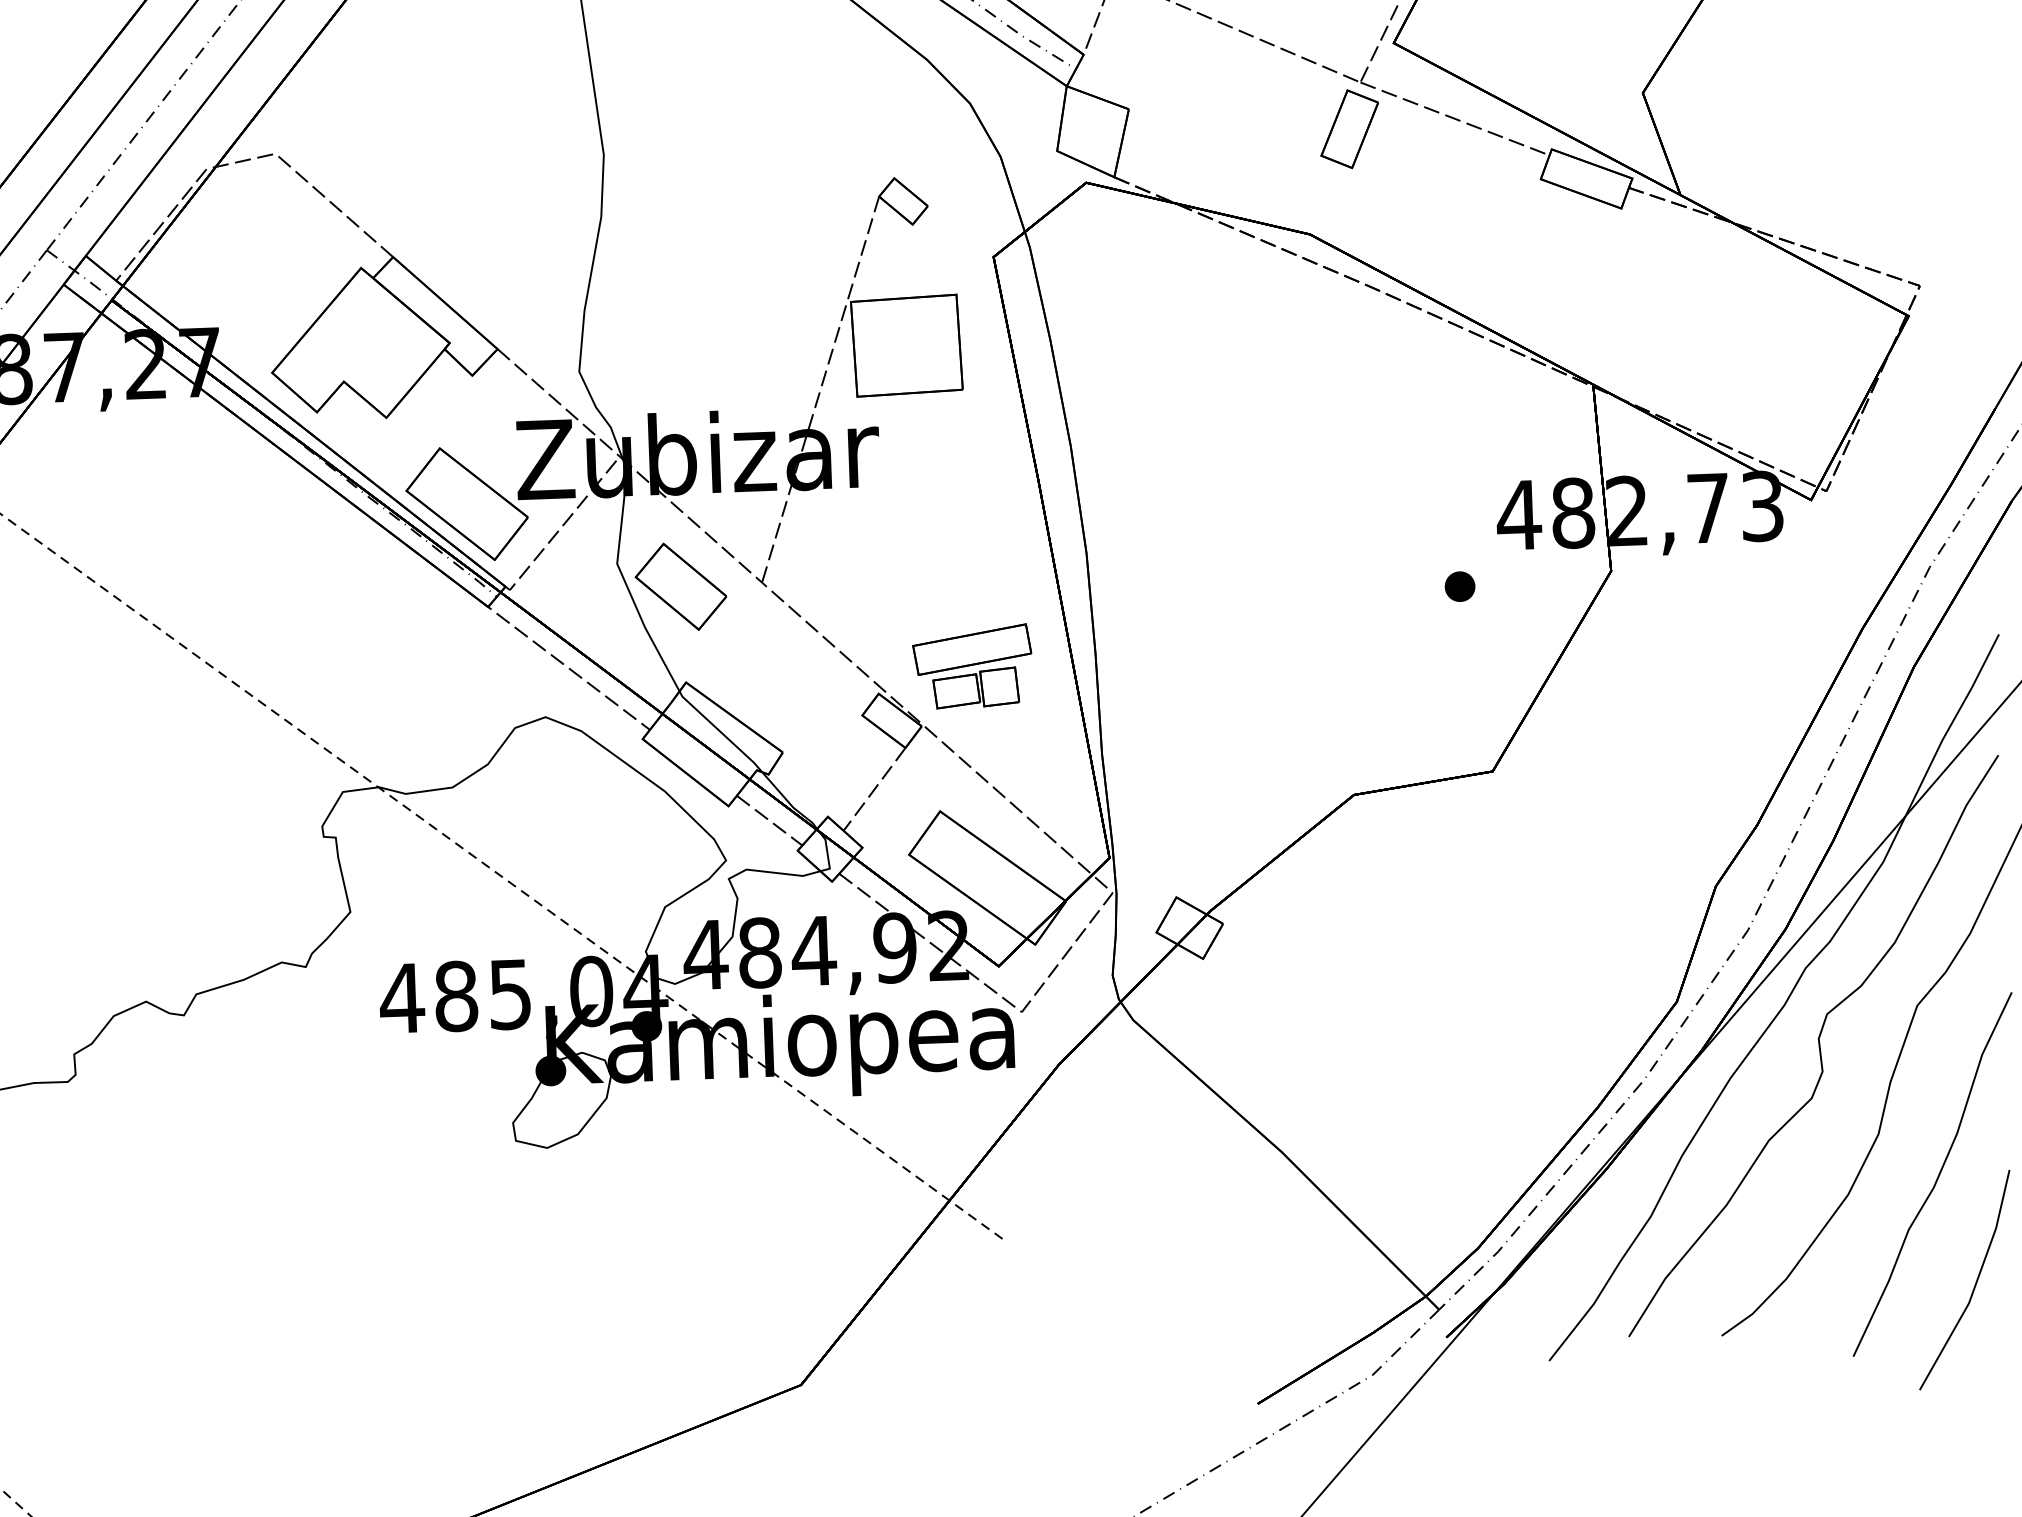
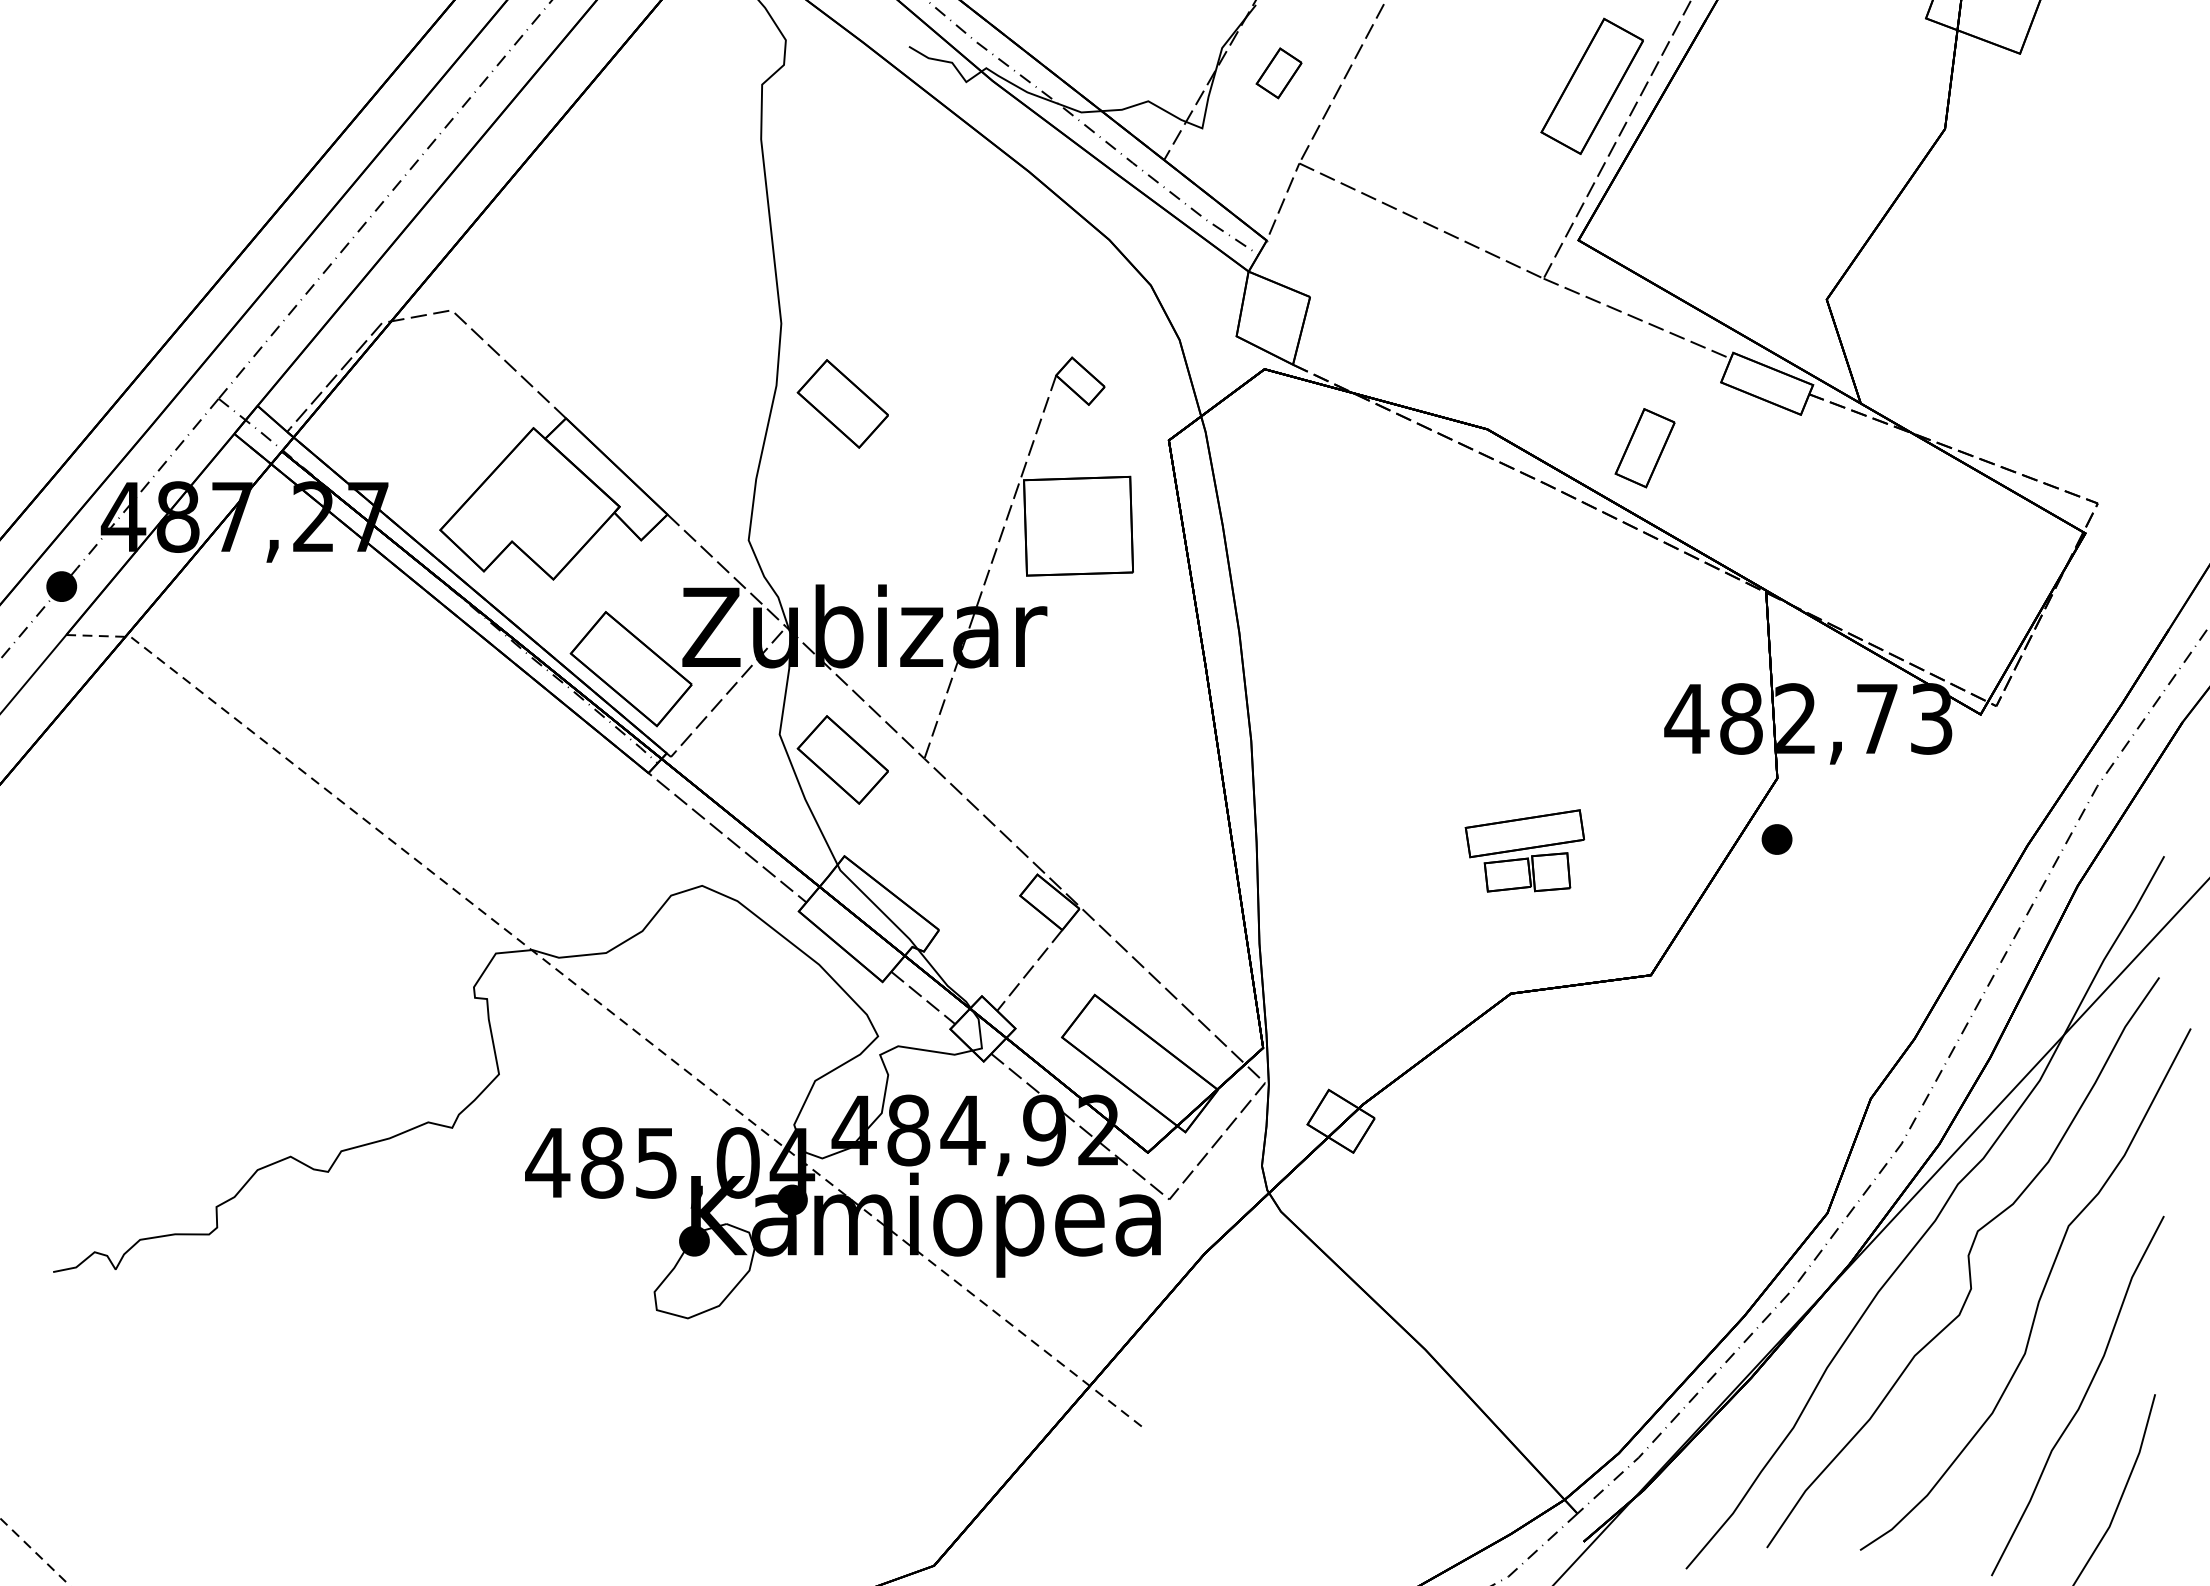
part: (1349, 129) -> (1644, 448), moved
part: (667, 232) -> (842, 403), added
part: (1459, 586) -> (1776, 839), moved
part: (972, 666) -> (1524, 850), moved

